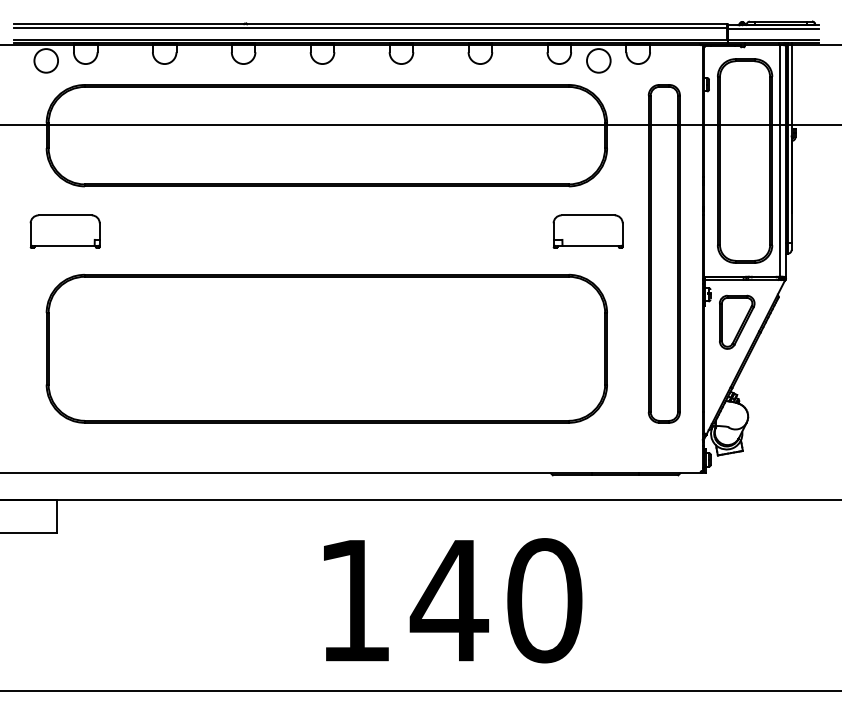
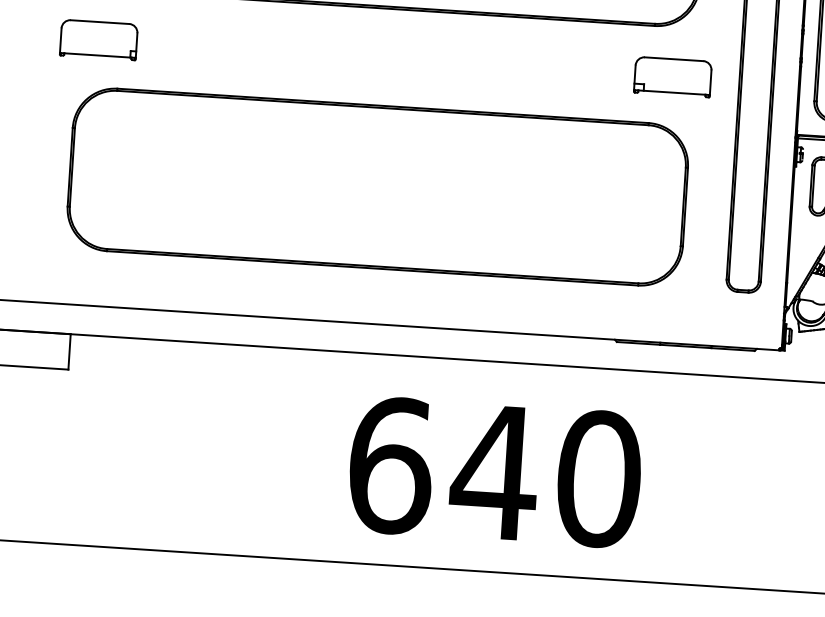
text: (355, 600) -> (391, 465), 140 -> 640

